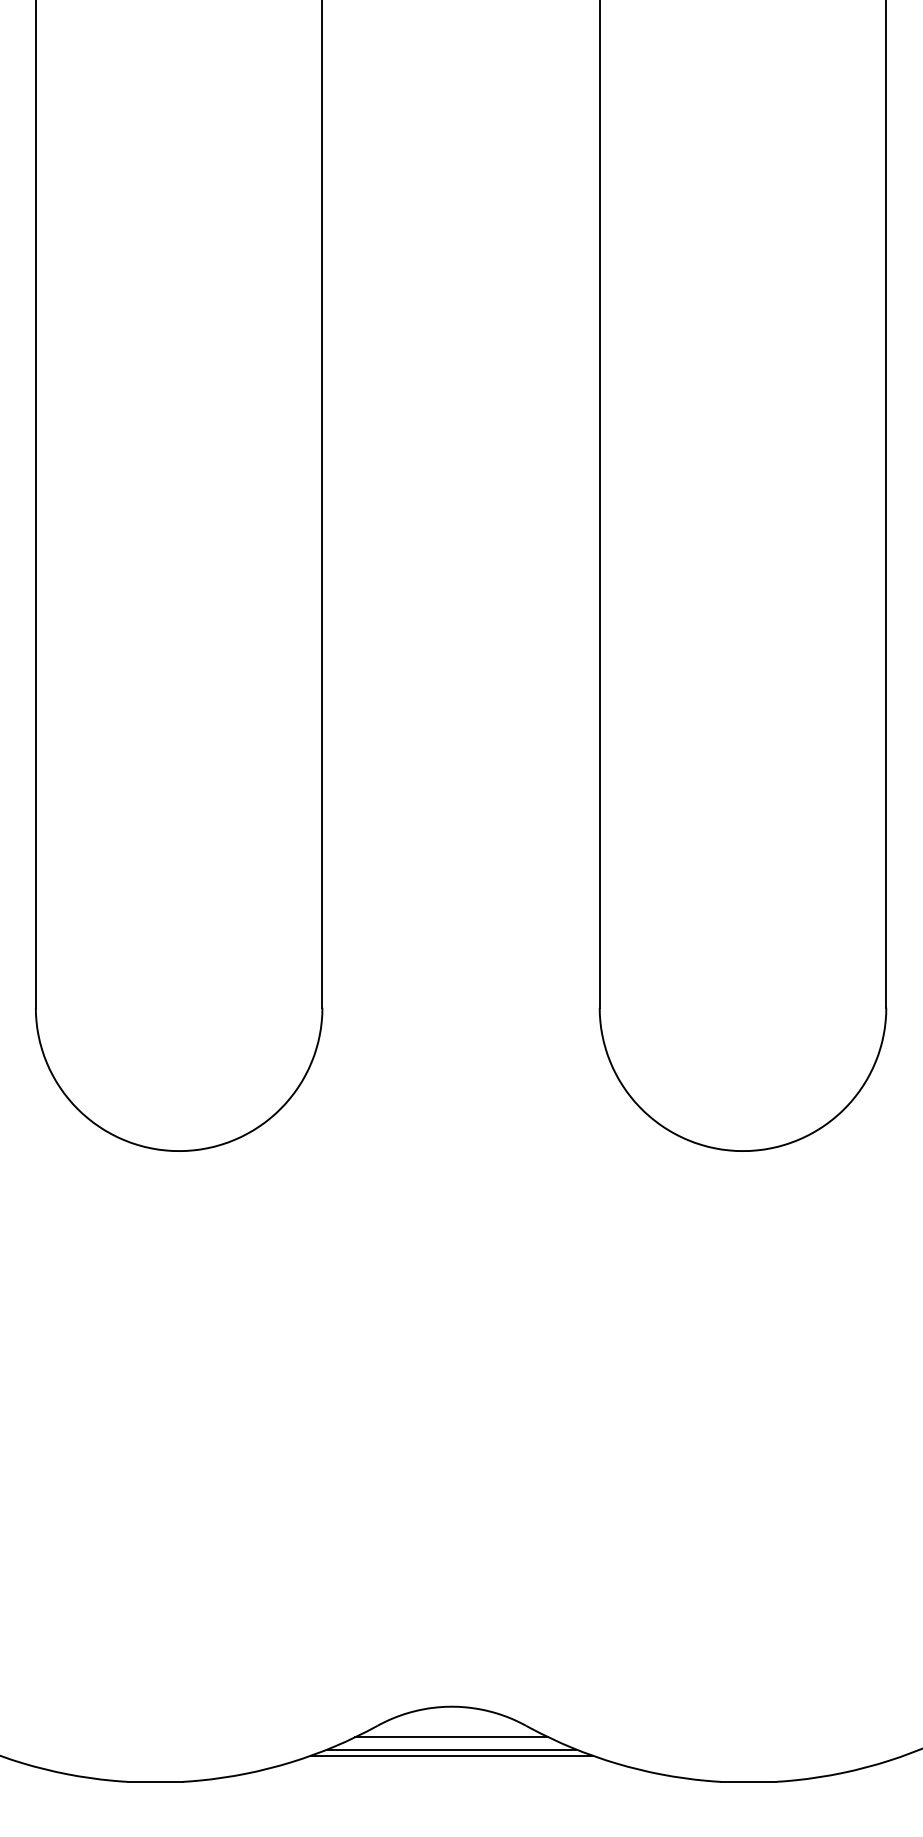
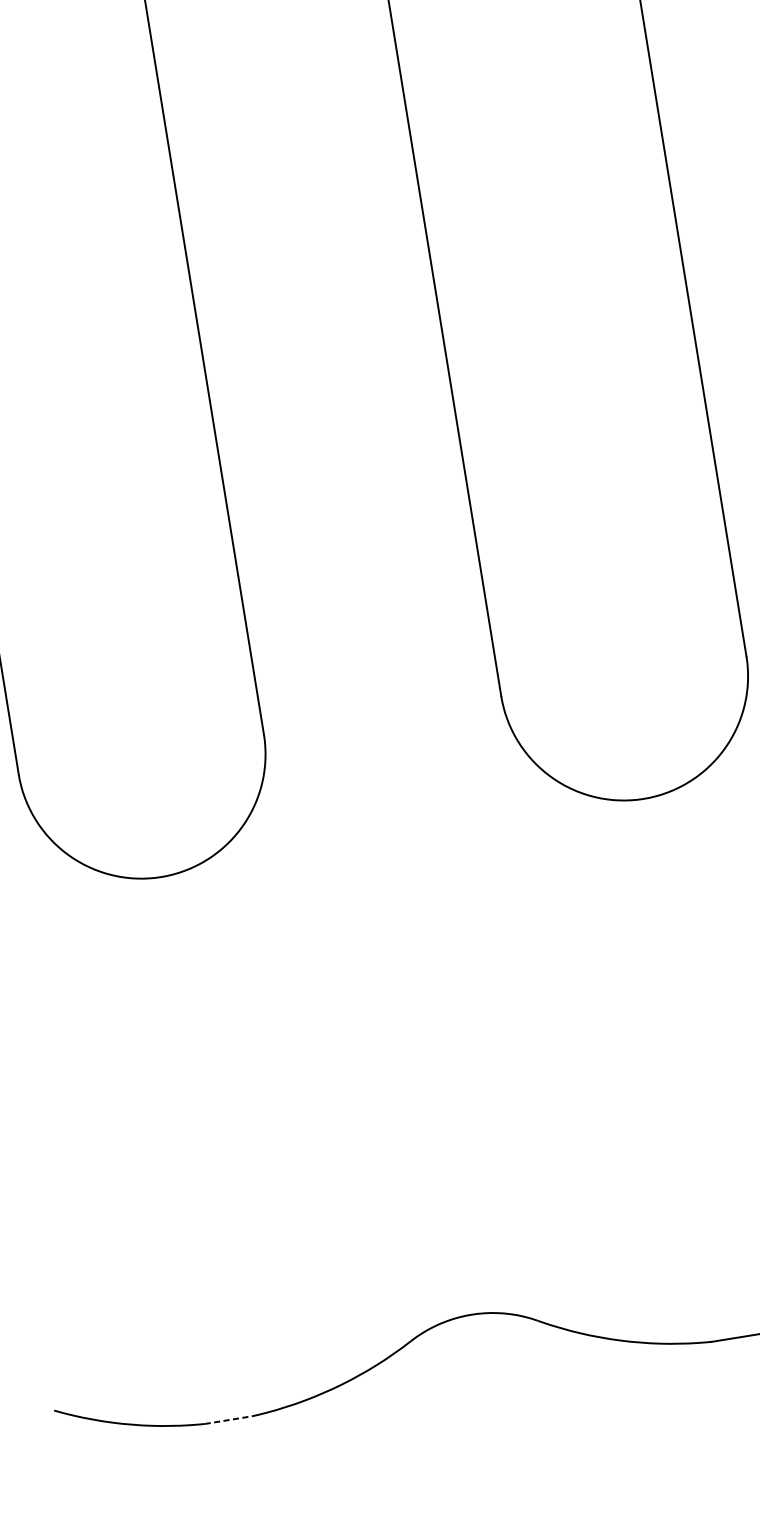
line: (451, 1737) -> (475, 1341), removed
line: (451, 1749) -> (477, 1351), removed
line: (451, 1755) -> (478, 1356), removed
line: (155, 1781) -> (228, 1419), solid -> dashed

